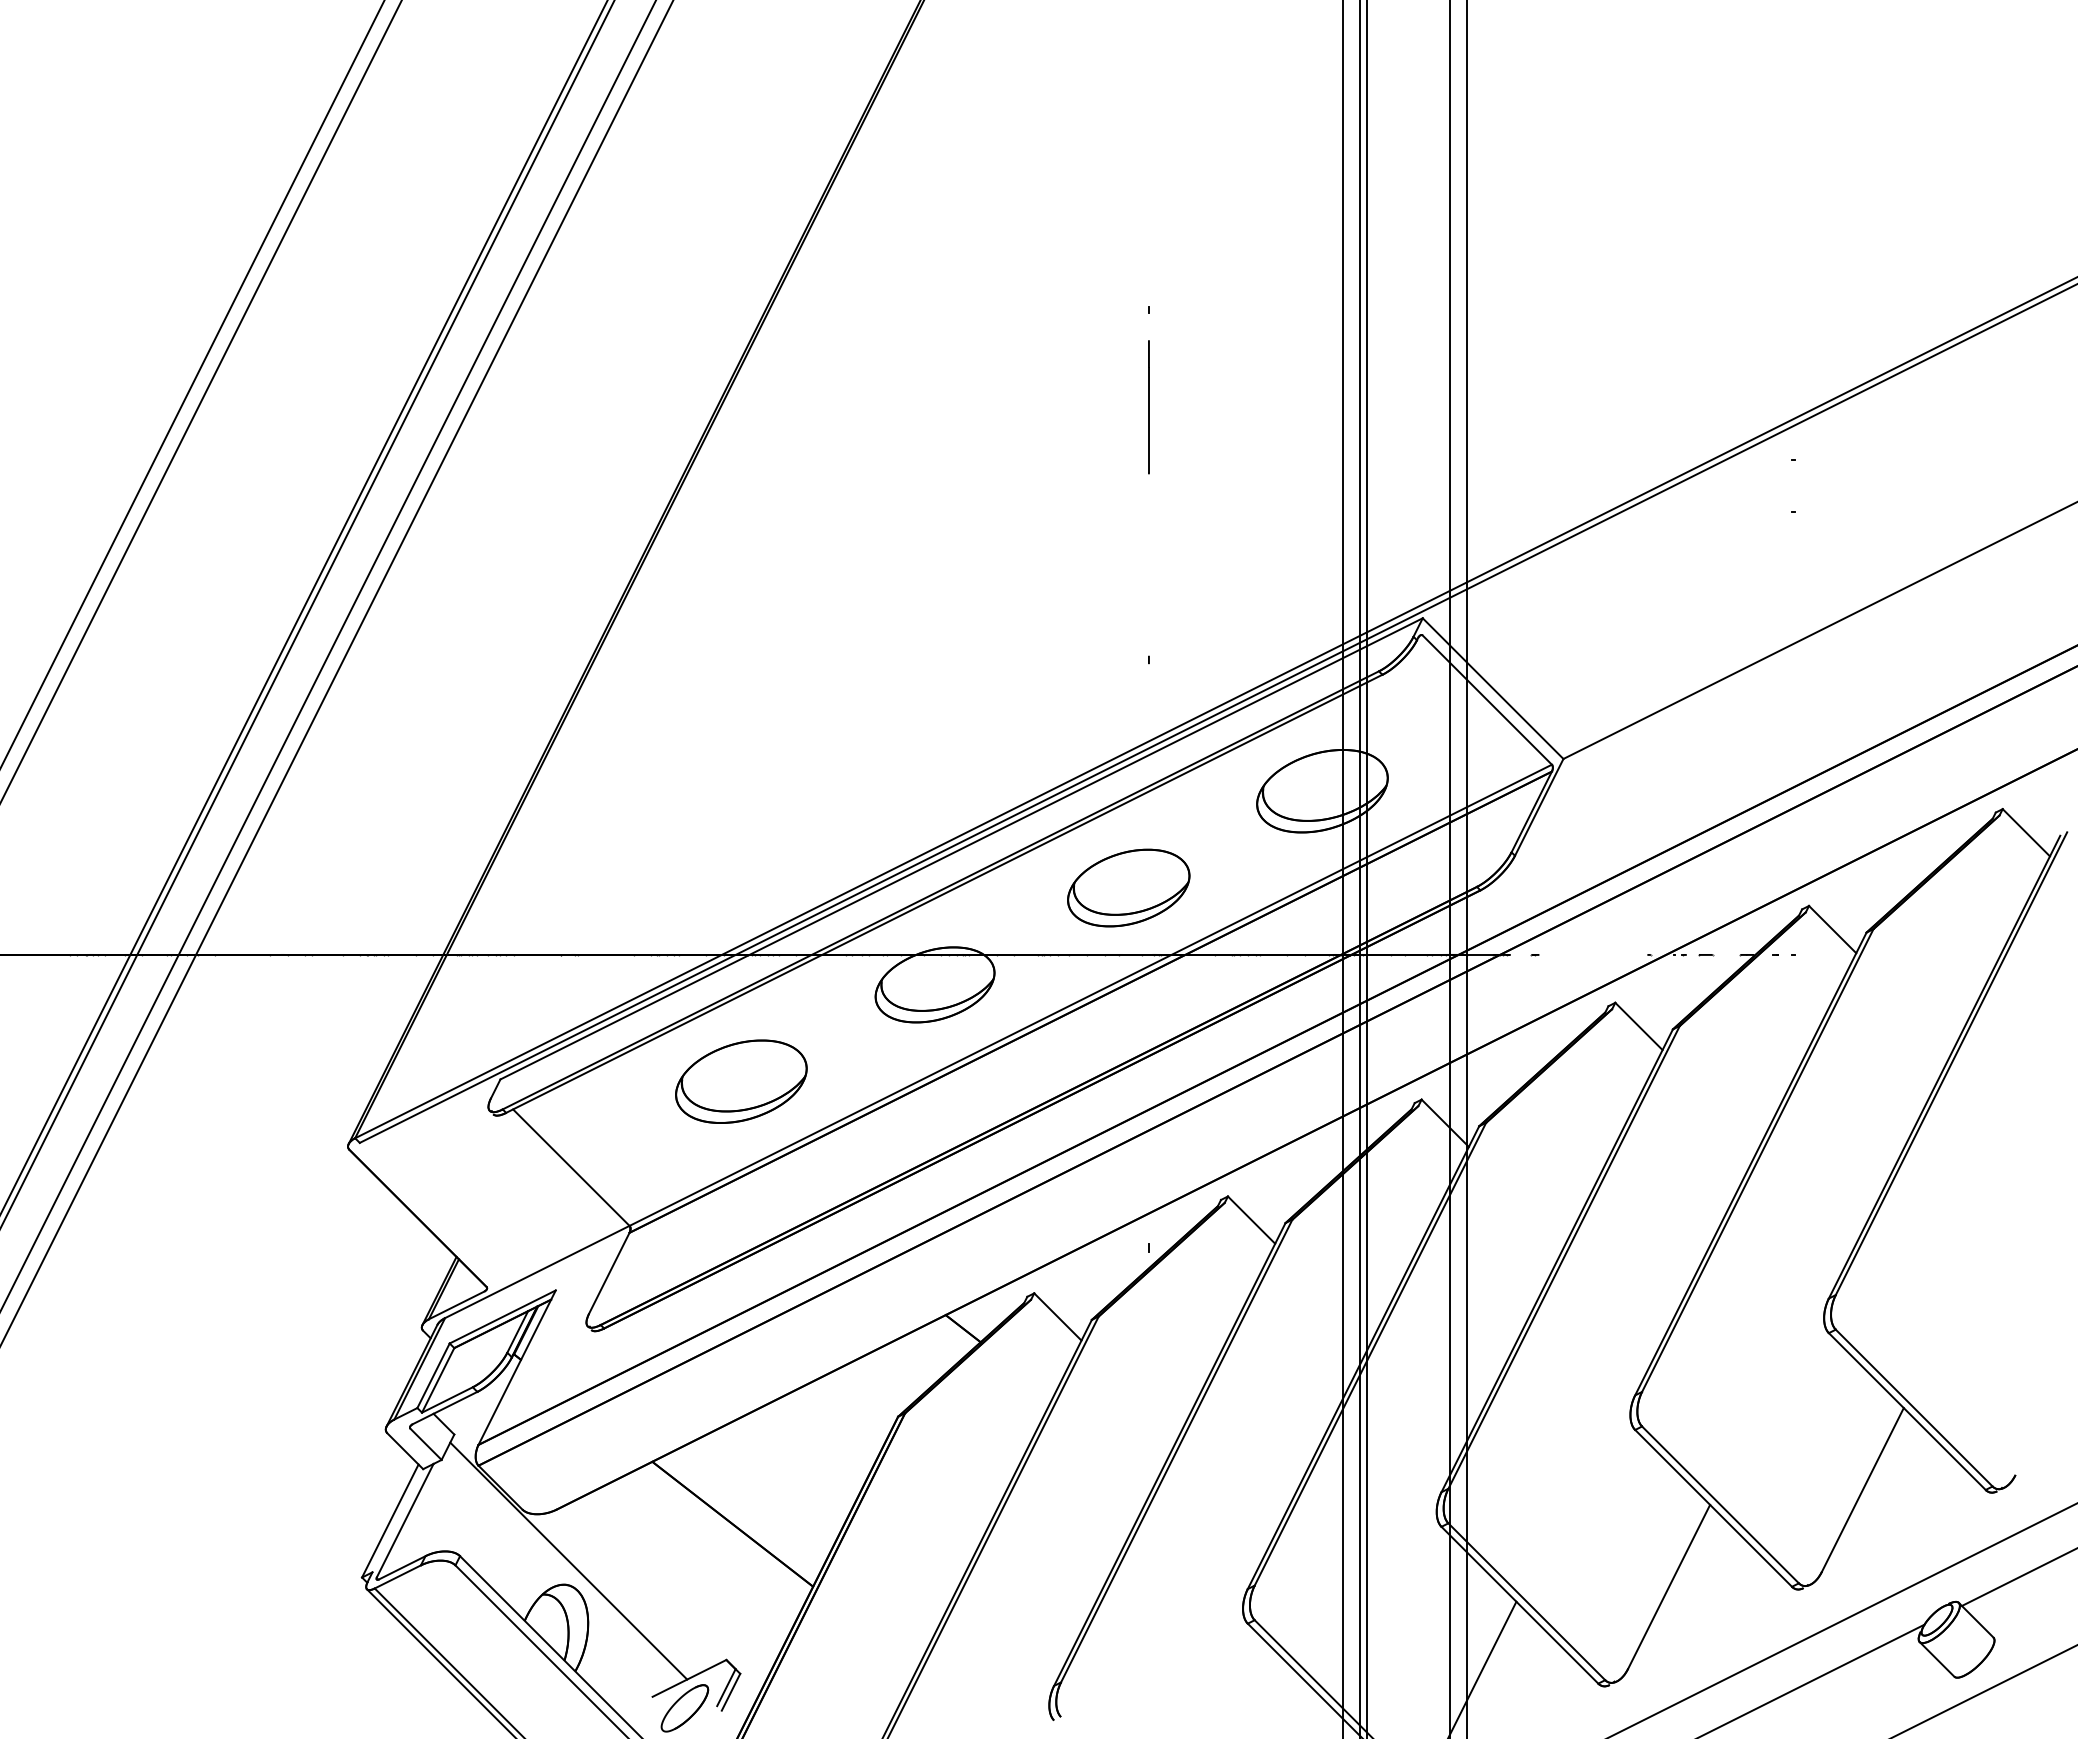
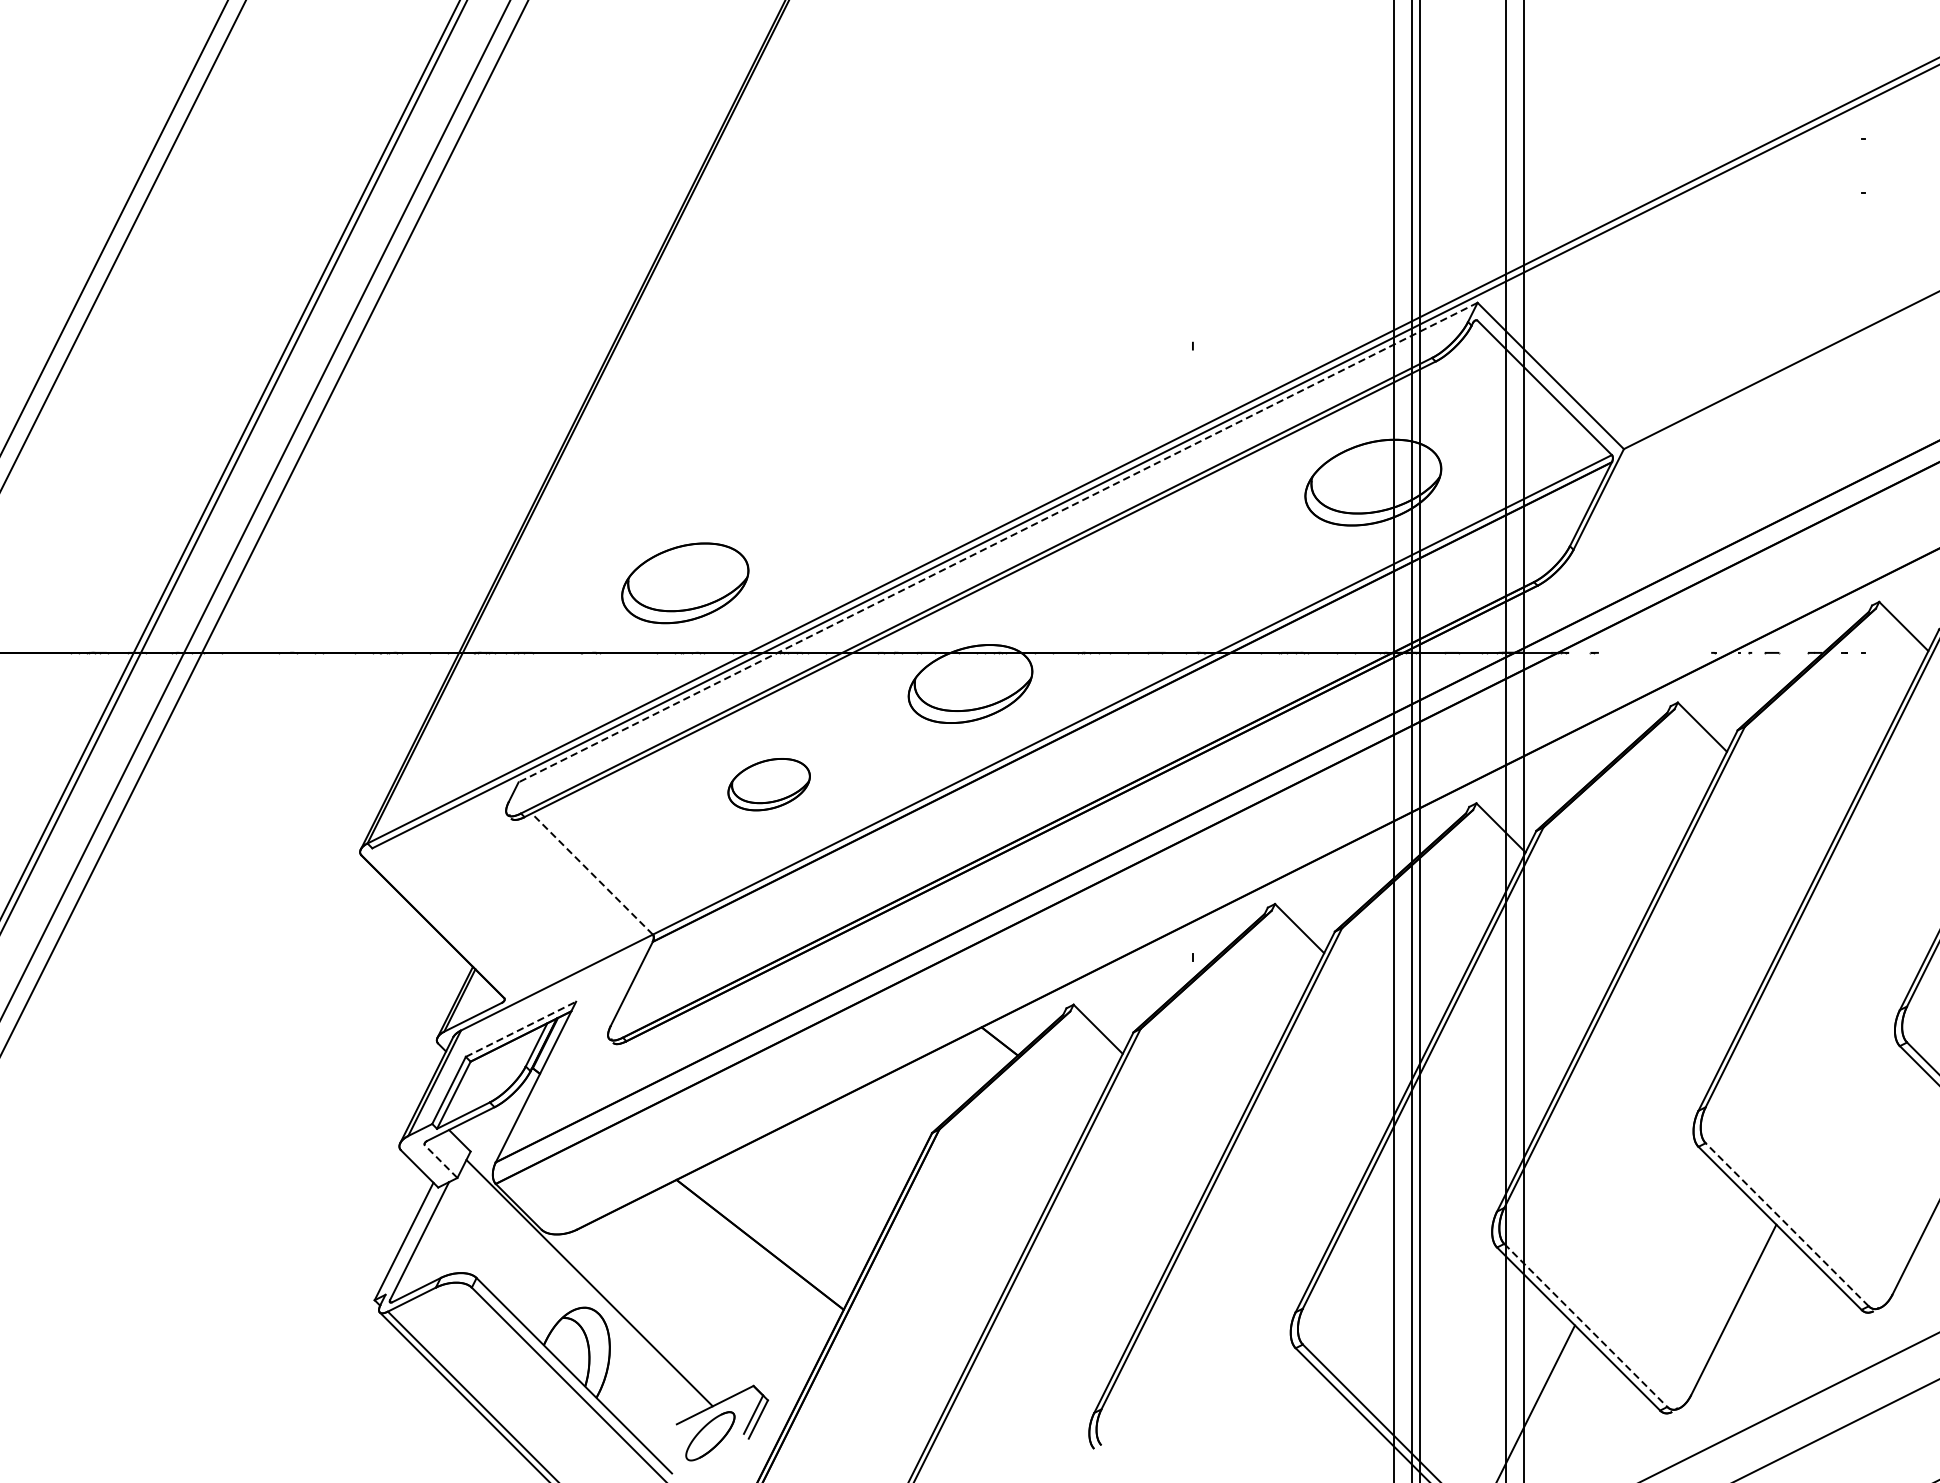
line: (1148, 407) -> (1192, 83), removed
line: (961, 848) -> (998, 542), solid -> dashed
part: (1128, 887) -> (685, 582), moved
part: (741, 1081) -> (769, 784), size x0.6
line: (571, 1167) -> (592, 873), solid -> dashed
line: (503, 1316) -> (521, 1028), solid -> dashed
line: (425, 1444) -> (440, 1161), solid -> dashed
line: (1720, 1504) -> (1787, 1224), solid -> dashed
line: (1526, 1601) -> (1585, 1325), solid -> dashed

